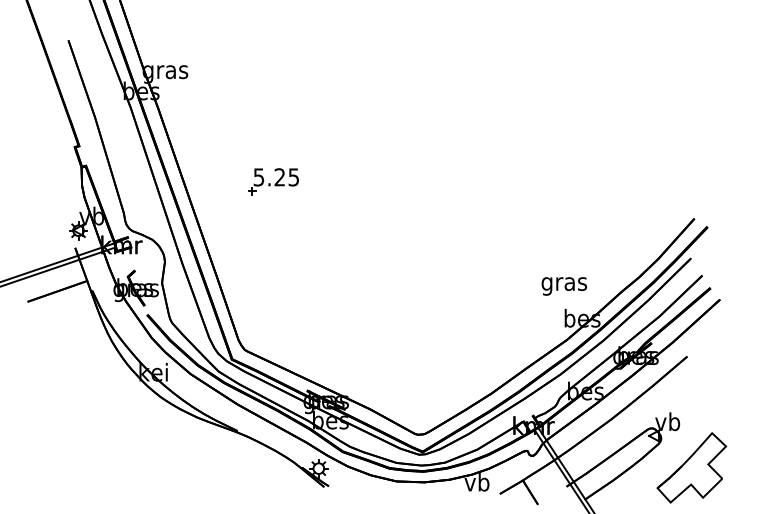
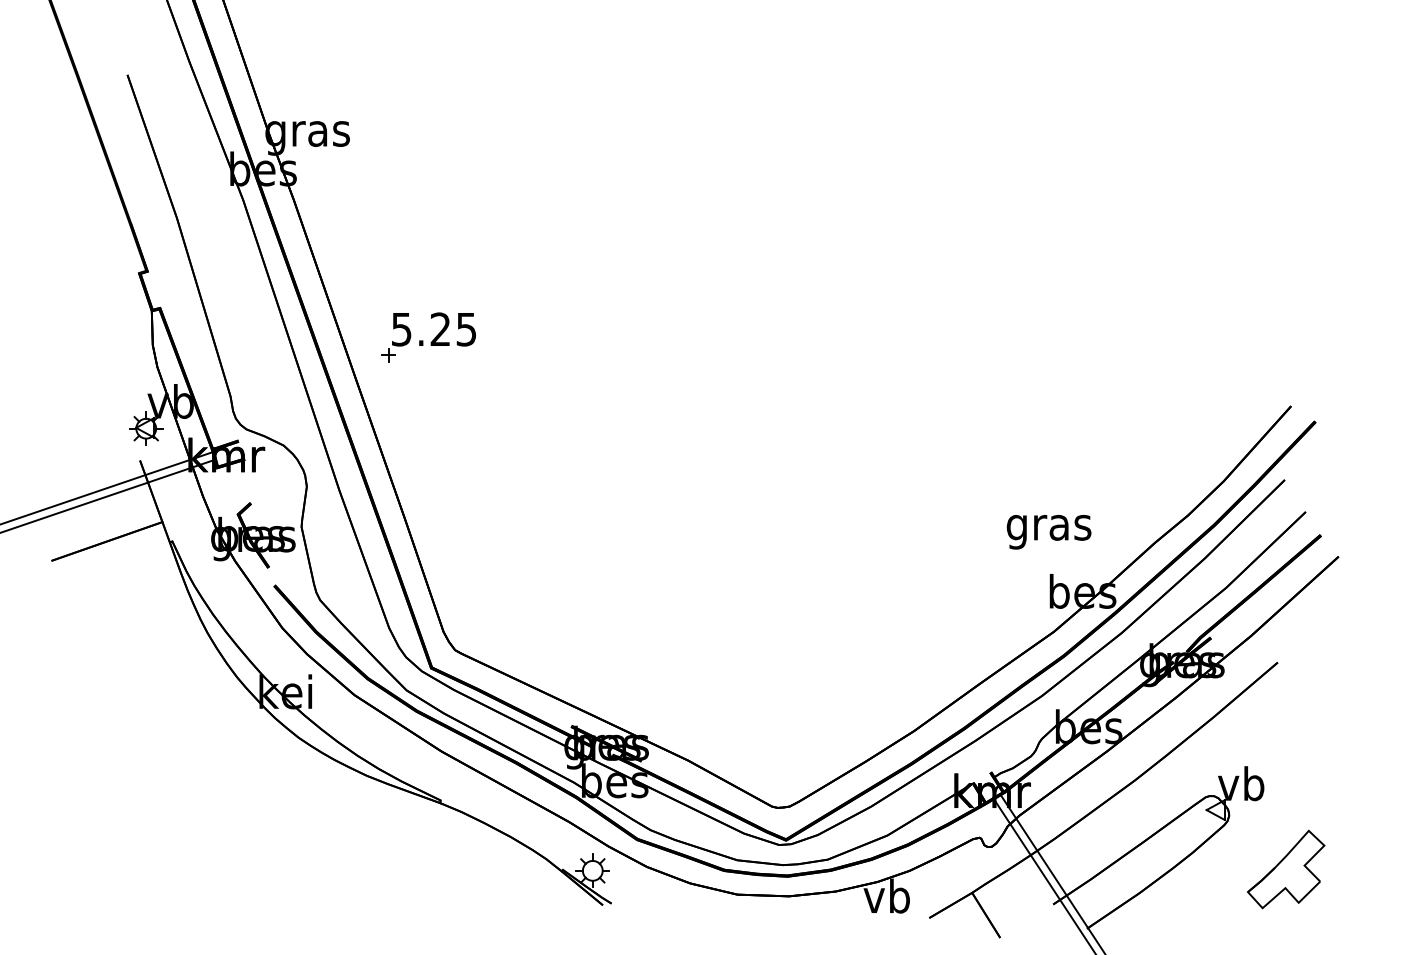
part: (273, 181) -> (428, 337), moved
part: (691, 467) -> (1285, 868), size x0.6

